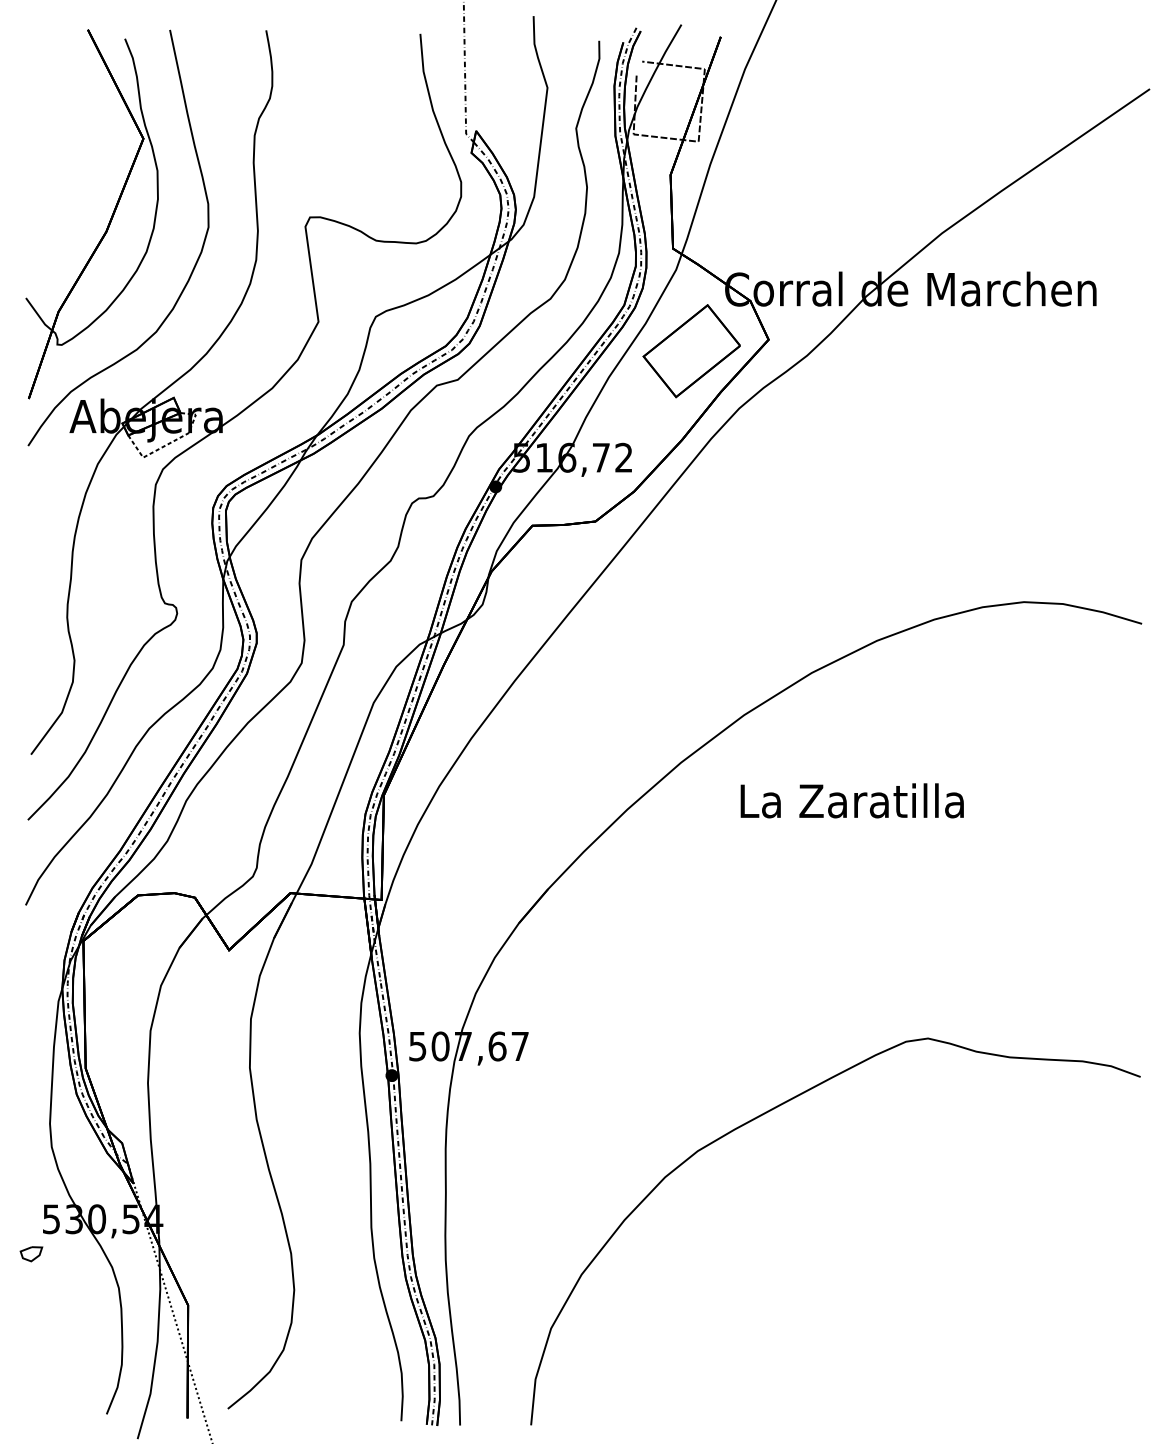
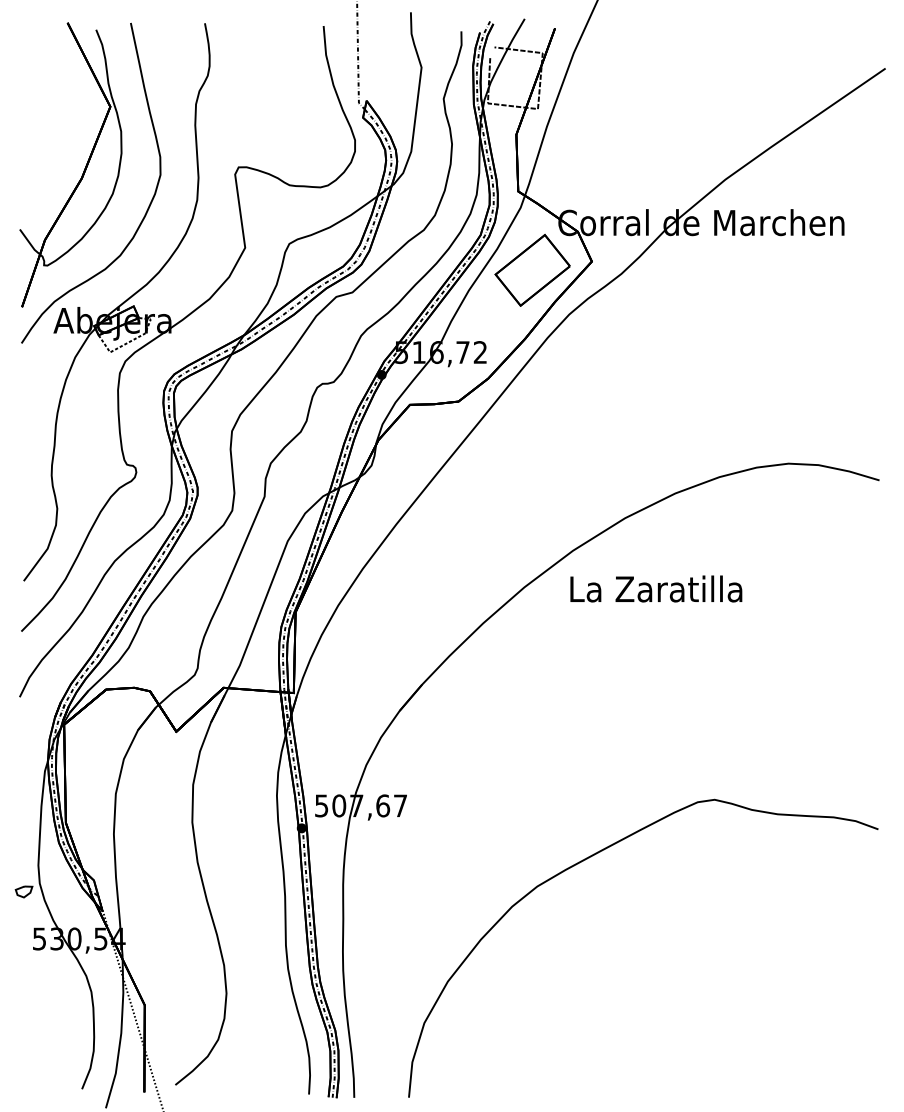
text: (851, 800) -> (655, 588), moved
part: (31, 1254) -> (24, 892), moved

